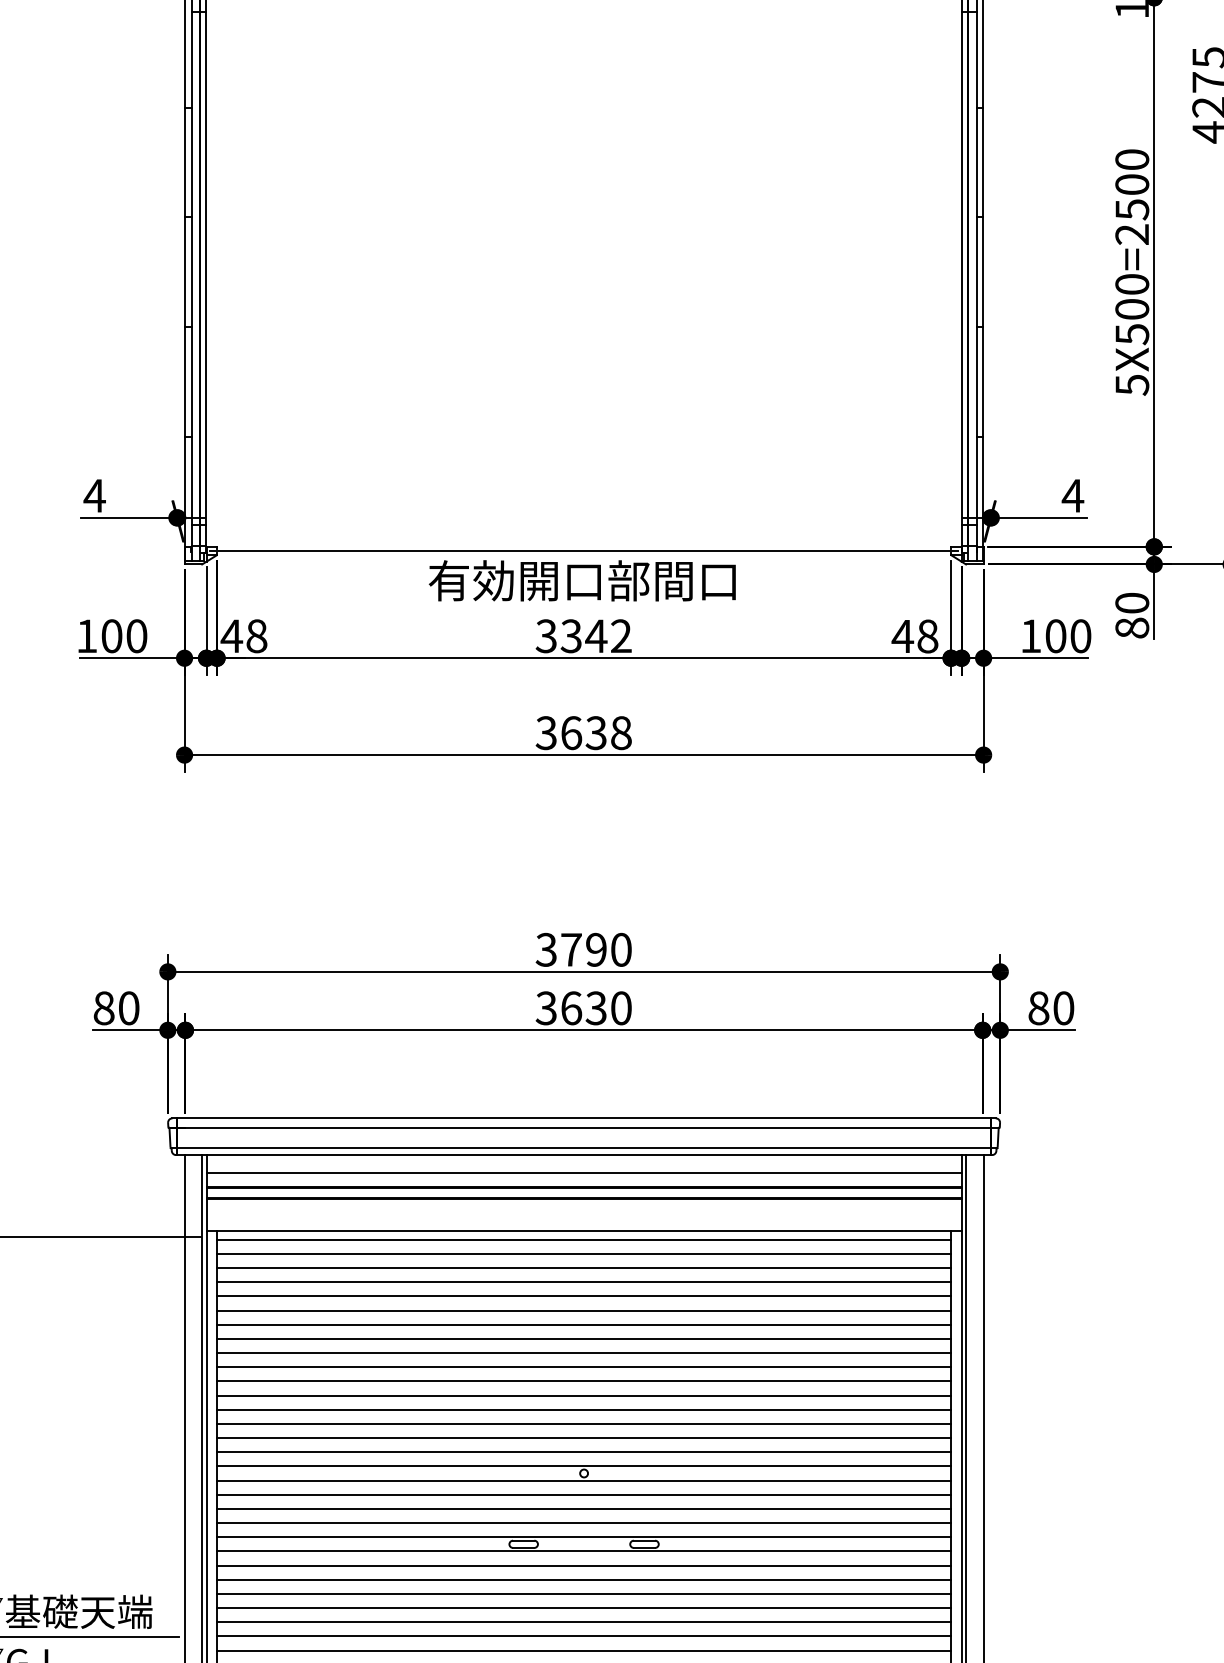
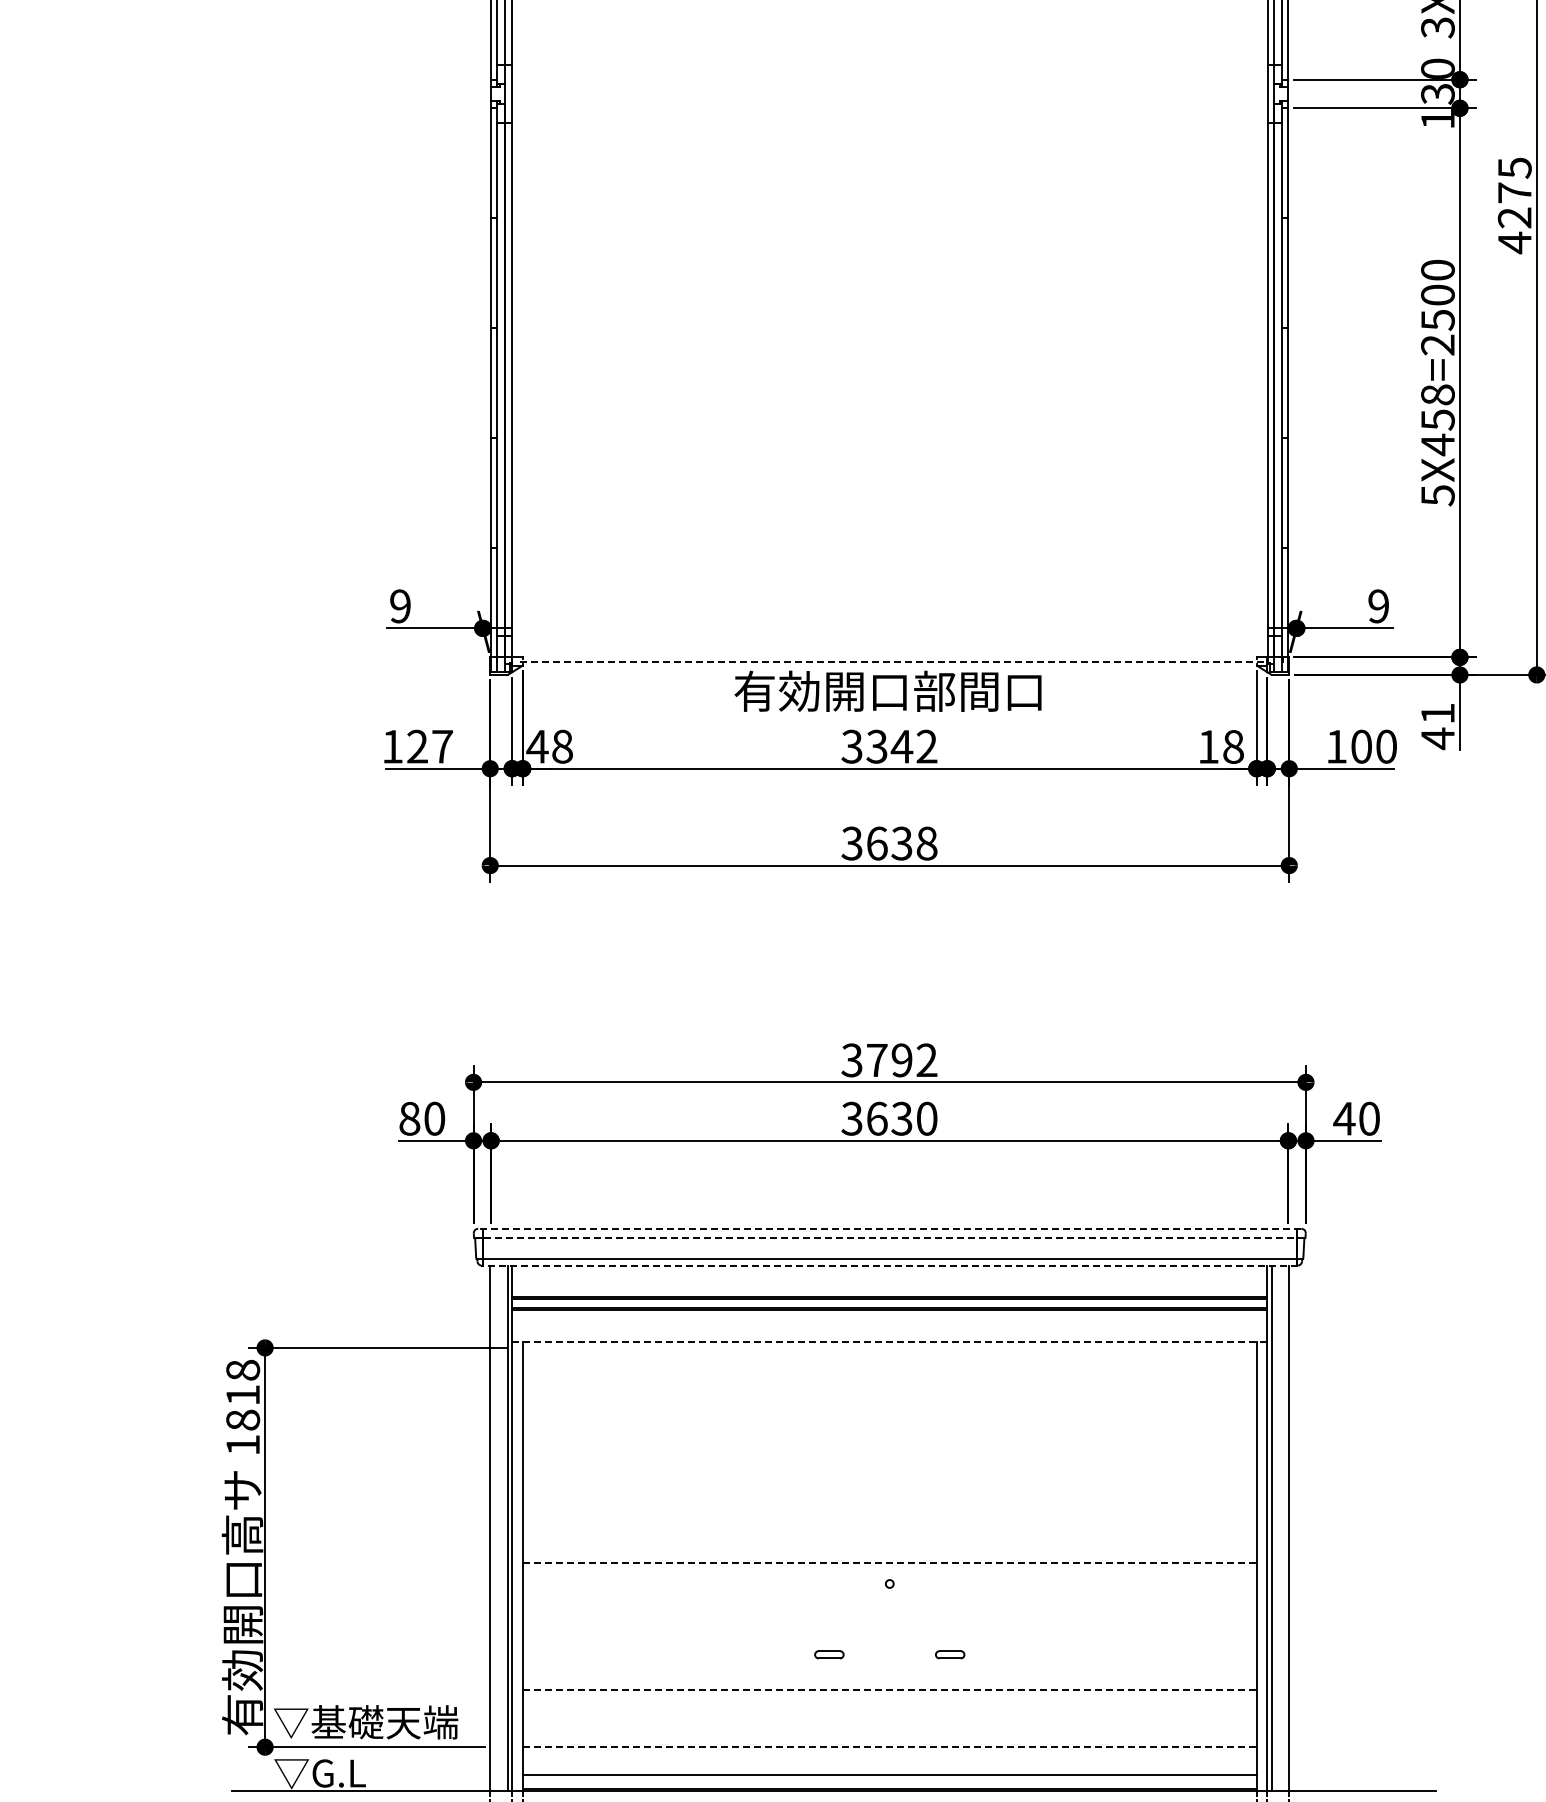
text: (1131, 310) -> (1437, 420), 5X500=2500 -> 5X458=2500
text: (94, 496) -> (400, 606), 4 -> 9
text: (1072, 496) -> (1378, 606), 4 -> 9
line: (583, 551) -> (889, 661), solid -> dashed
text: (1131, 616) -> (1437, 726), 80 -> 41
text: (123, 636) -> (429, 746), 100 -> 127
text: (902, 636) -> (1208, 746), 48 -> 18
text: (620, 950) -> (926, 1060), 3790 -> 3792
text: (1038, 1008) -> (1344, 1118), 80 -> 40
line: (583, 1118) -> (889, 1228), solid -> dashed
line: (583, 1128) -> (889, 1238), solid -> dashed
line: (583, 1155) -> (889, 1265), solid -> dashed
line: (583, 1173) -> (889, 1283), removed
line: (583, 1231) -> (889, 1341), solid -> dashed
line: (583, 1240) -> (889, 1350), removed
line: (583, 1254) -> (889, 1364), removed
line: (583, 1268) -> (889, 1378), removed
line: (583, 1282) -> (889, 1392), removed
line: (583, 1296) -> (889, 1406), removed
line: (583, 1311) -> (889, 1421), removed
line: (583, 1325) -> (889, 1435), removed
line: (583, 1339) -> (889, 1449), removed
line: (583, 1353) -> (889, 1463), removed
line: (583, 1367) -> (889, 1477), removed
line: (583, 1381) -> (889, 1491), removed
line: (583, 1396) -> (889, 1506), removed
line: (583, 1410) -> (889, 1520), removed
line: (583, 1424) -> (889, 1534), removed
line: (583, 1438) -> (889, 1548), removed
line: (584, 1452) -> (890, 1562), solid -> dashed
line: (583, 1466) -> (889, 1576), removed
line: (583, 1481) -> (889, 1591), removed
line: (583, 1495) -> (889, 1605), removed
line: (583, 1509) -> (889, 1619), removed
line: (583, 1523) -> (889, 1633), removed
line: (583, 1537) -> (889, 1647), removed
line: (583, 1551) -> (889, 1661), removed
line: (583, 1566) -> (889, 1676), removed
line: (584, 1580) -> (890, 1690), solid -> dashed
line: (583, 1594) -> (889, 1704), removed
line: (583, 1608) -> (889, 1718), removed
line: (583, 1622) -> (889, 1732), removed
line: (584, 1636) -> (890, 1746), solid -> dashed
line: (583, 1651) -> (889, 1761), removed

